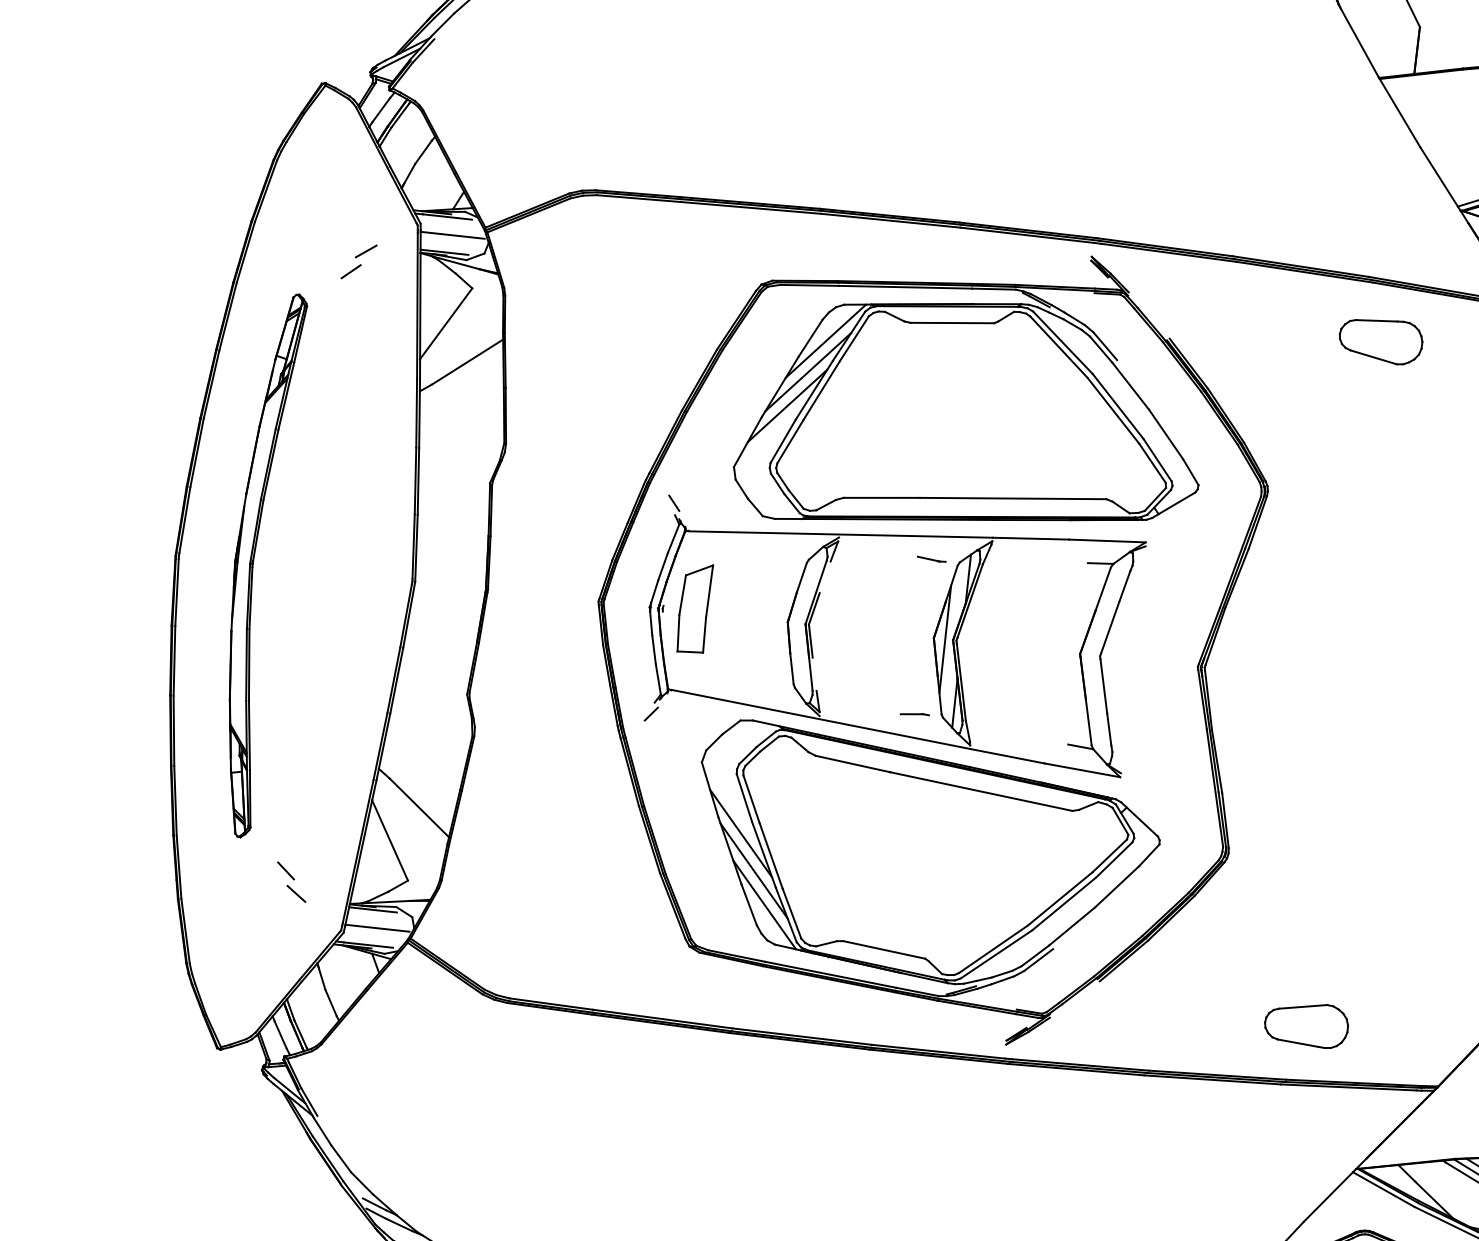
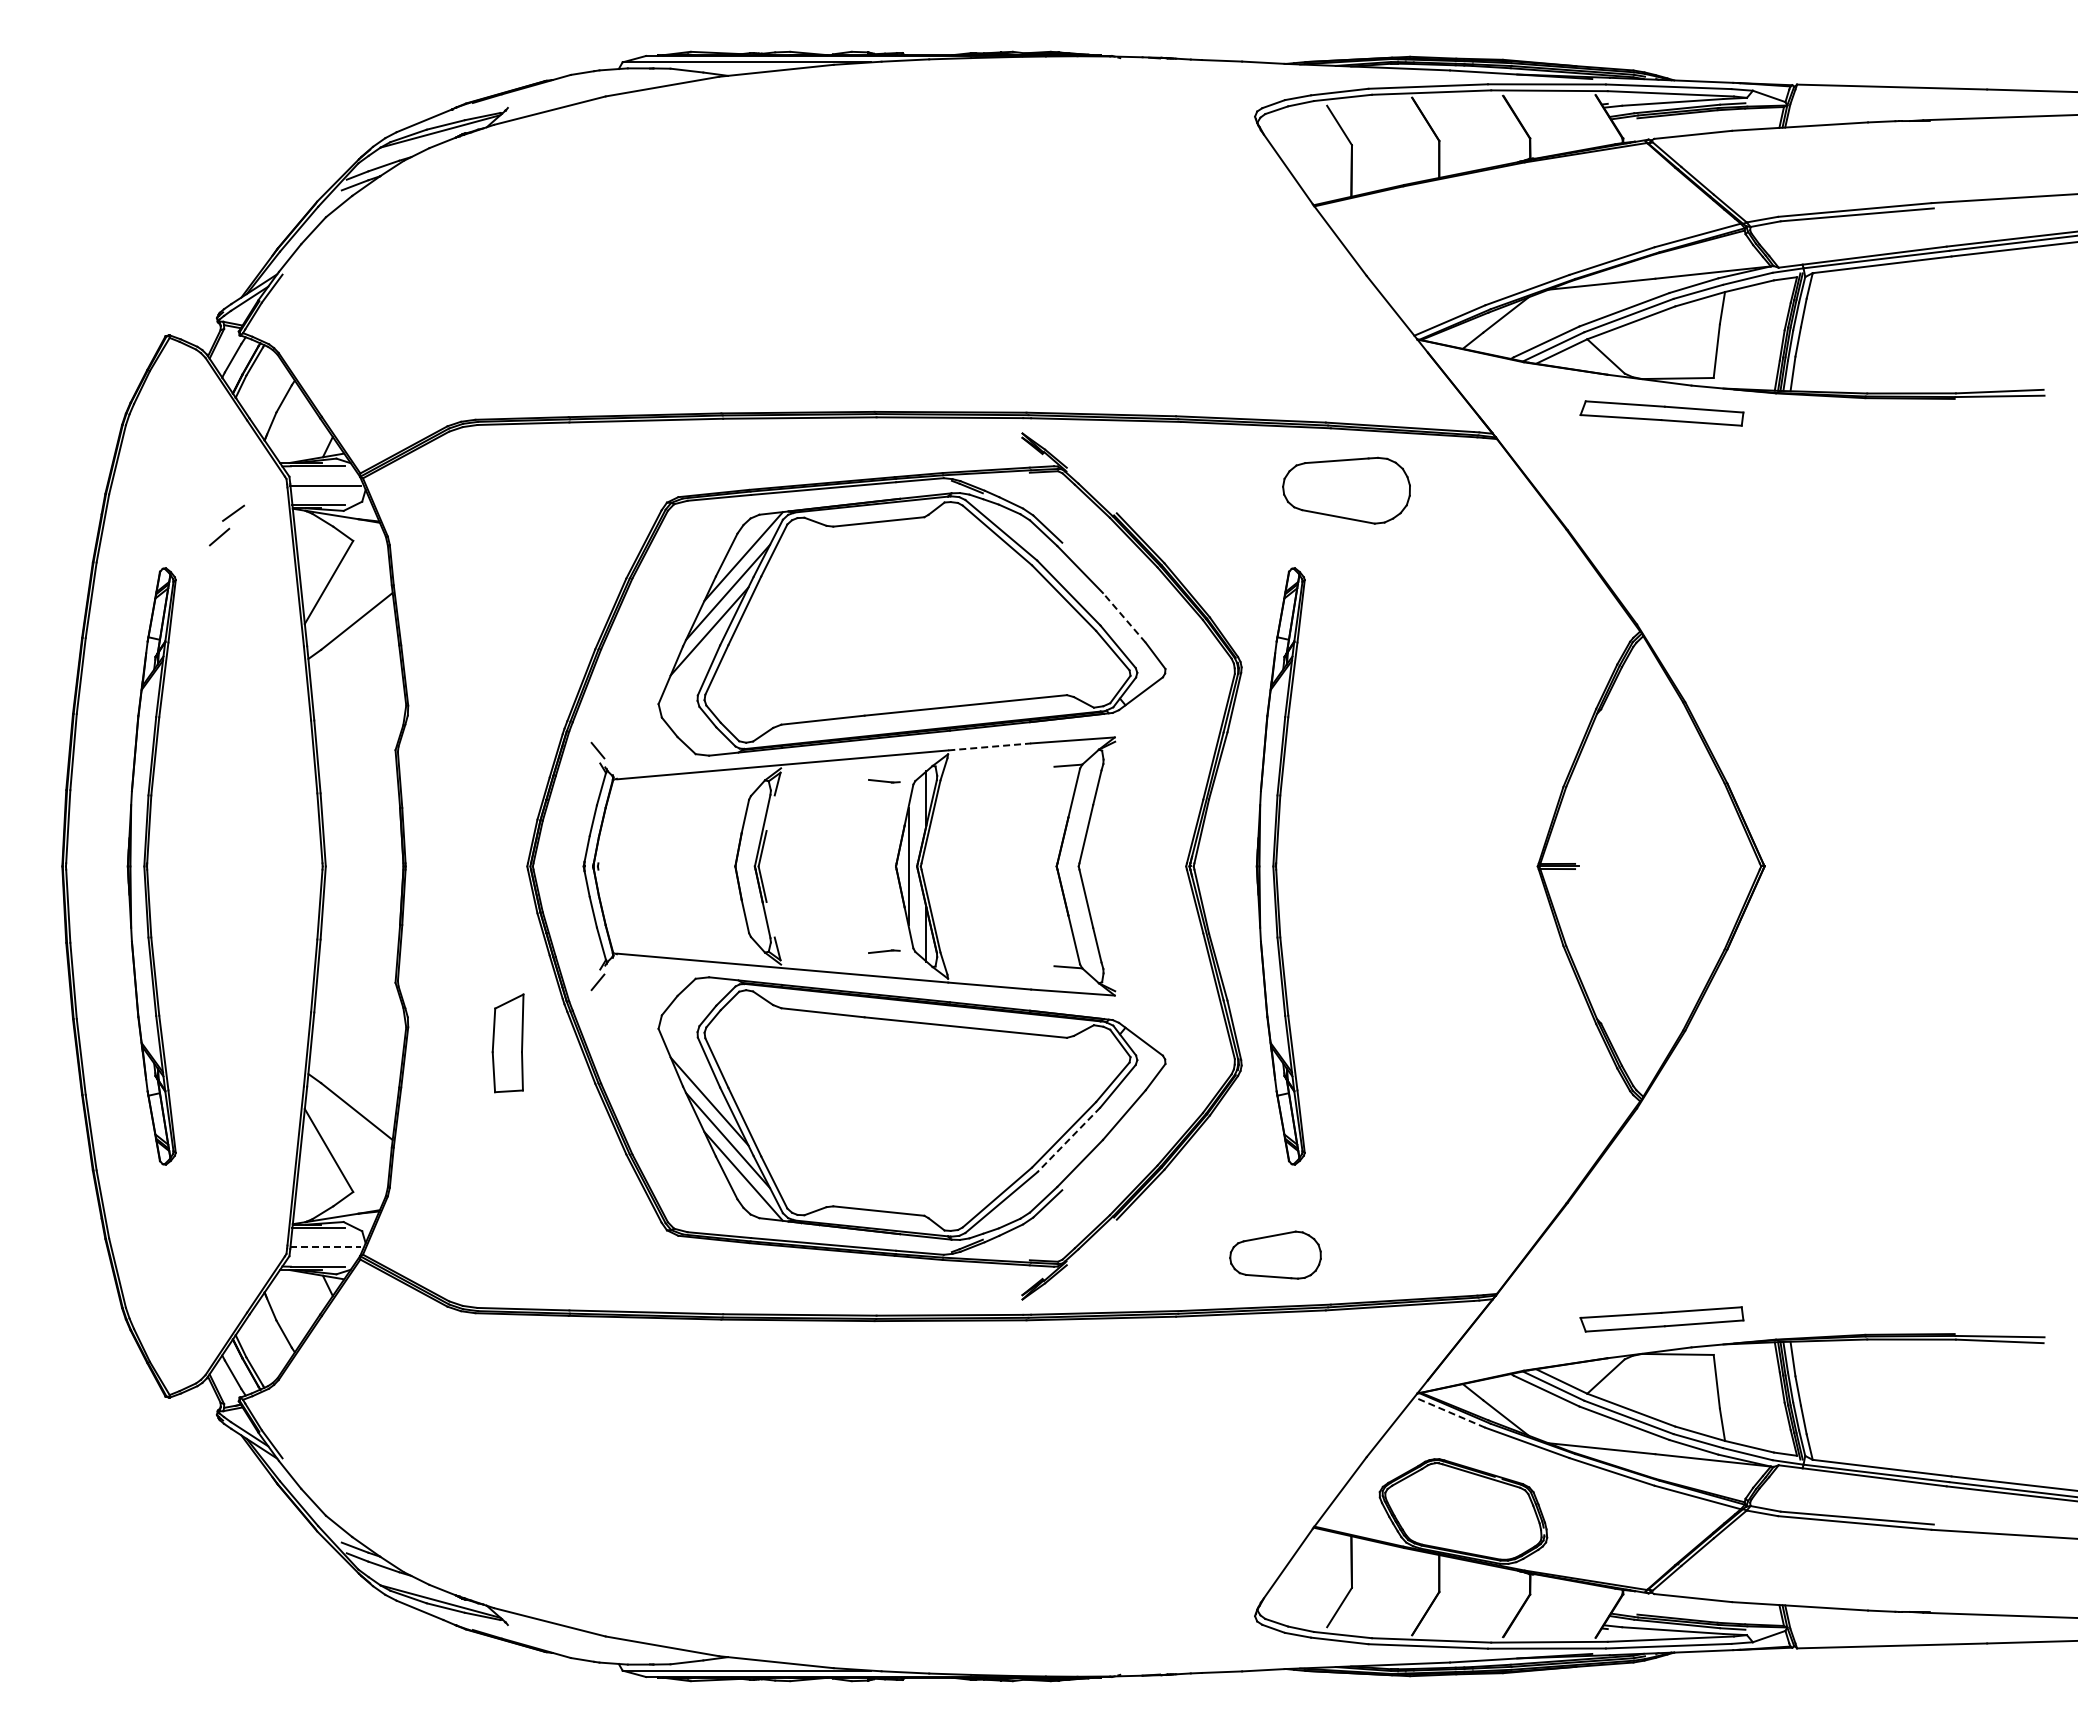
part: (1380, 340) -> (1346, 490), size x1.4
line: (1166, 434) -> (1124, 617), solid -> dashed
line: (1030, 538) -> (989, 746), solid -> dashed
part: (693, 608) -> (507, 1043), moved
part: (1283, 676) -> (1280, 866), added
line: (286, 870) -> (219, 1195), removed
line: (296, 893) -> (233, 1219), removed
line: (1063, 904) -> (1068, 1140), solid -> dashed
line: (378, 928) -> (326, 1247), solid -> dashed
part: (1306, 1023) -> (1275, 1254), moved
line: (1383, 1189) -> (1449, 1412), solid -> dashed

